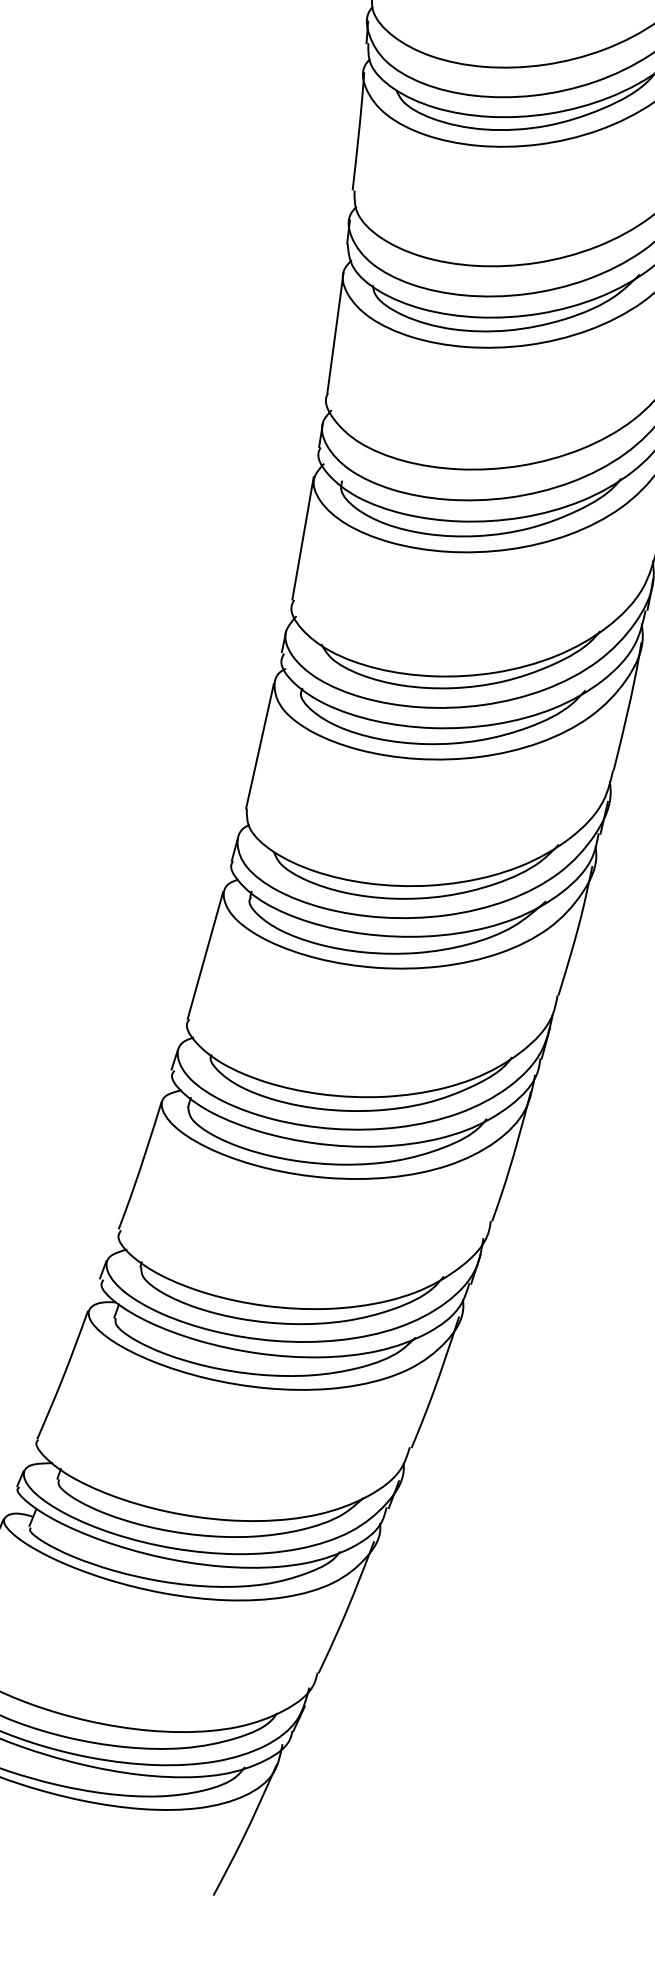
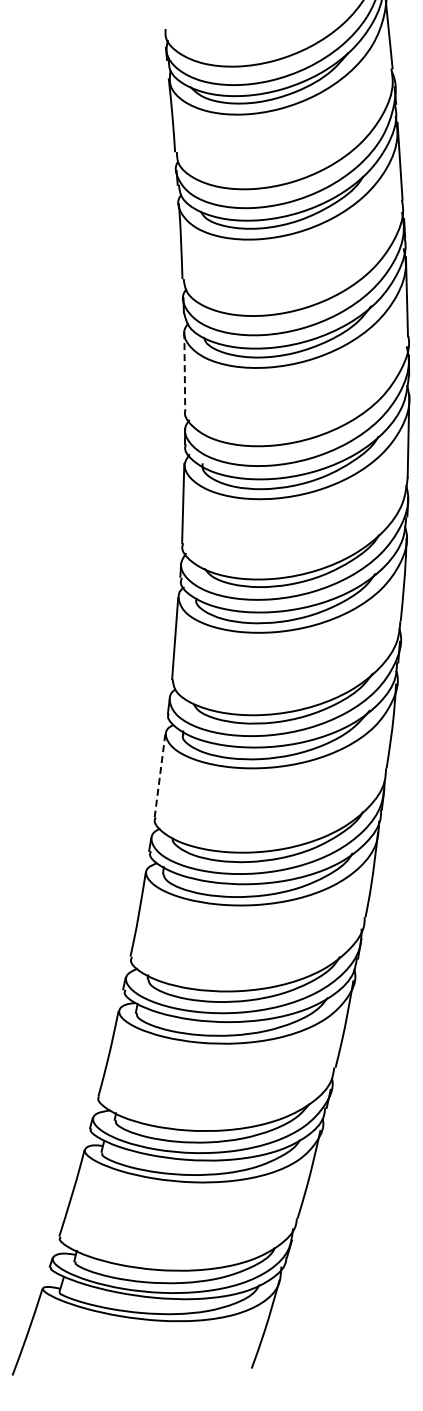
line: (335, 332) -> (184, 370), solid -> dashed
line: (206, 955) -> (160, 775), solid -> dashed

